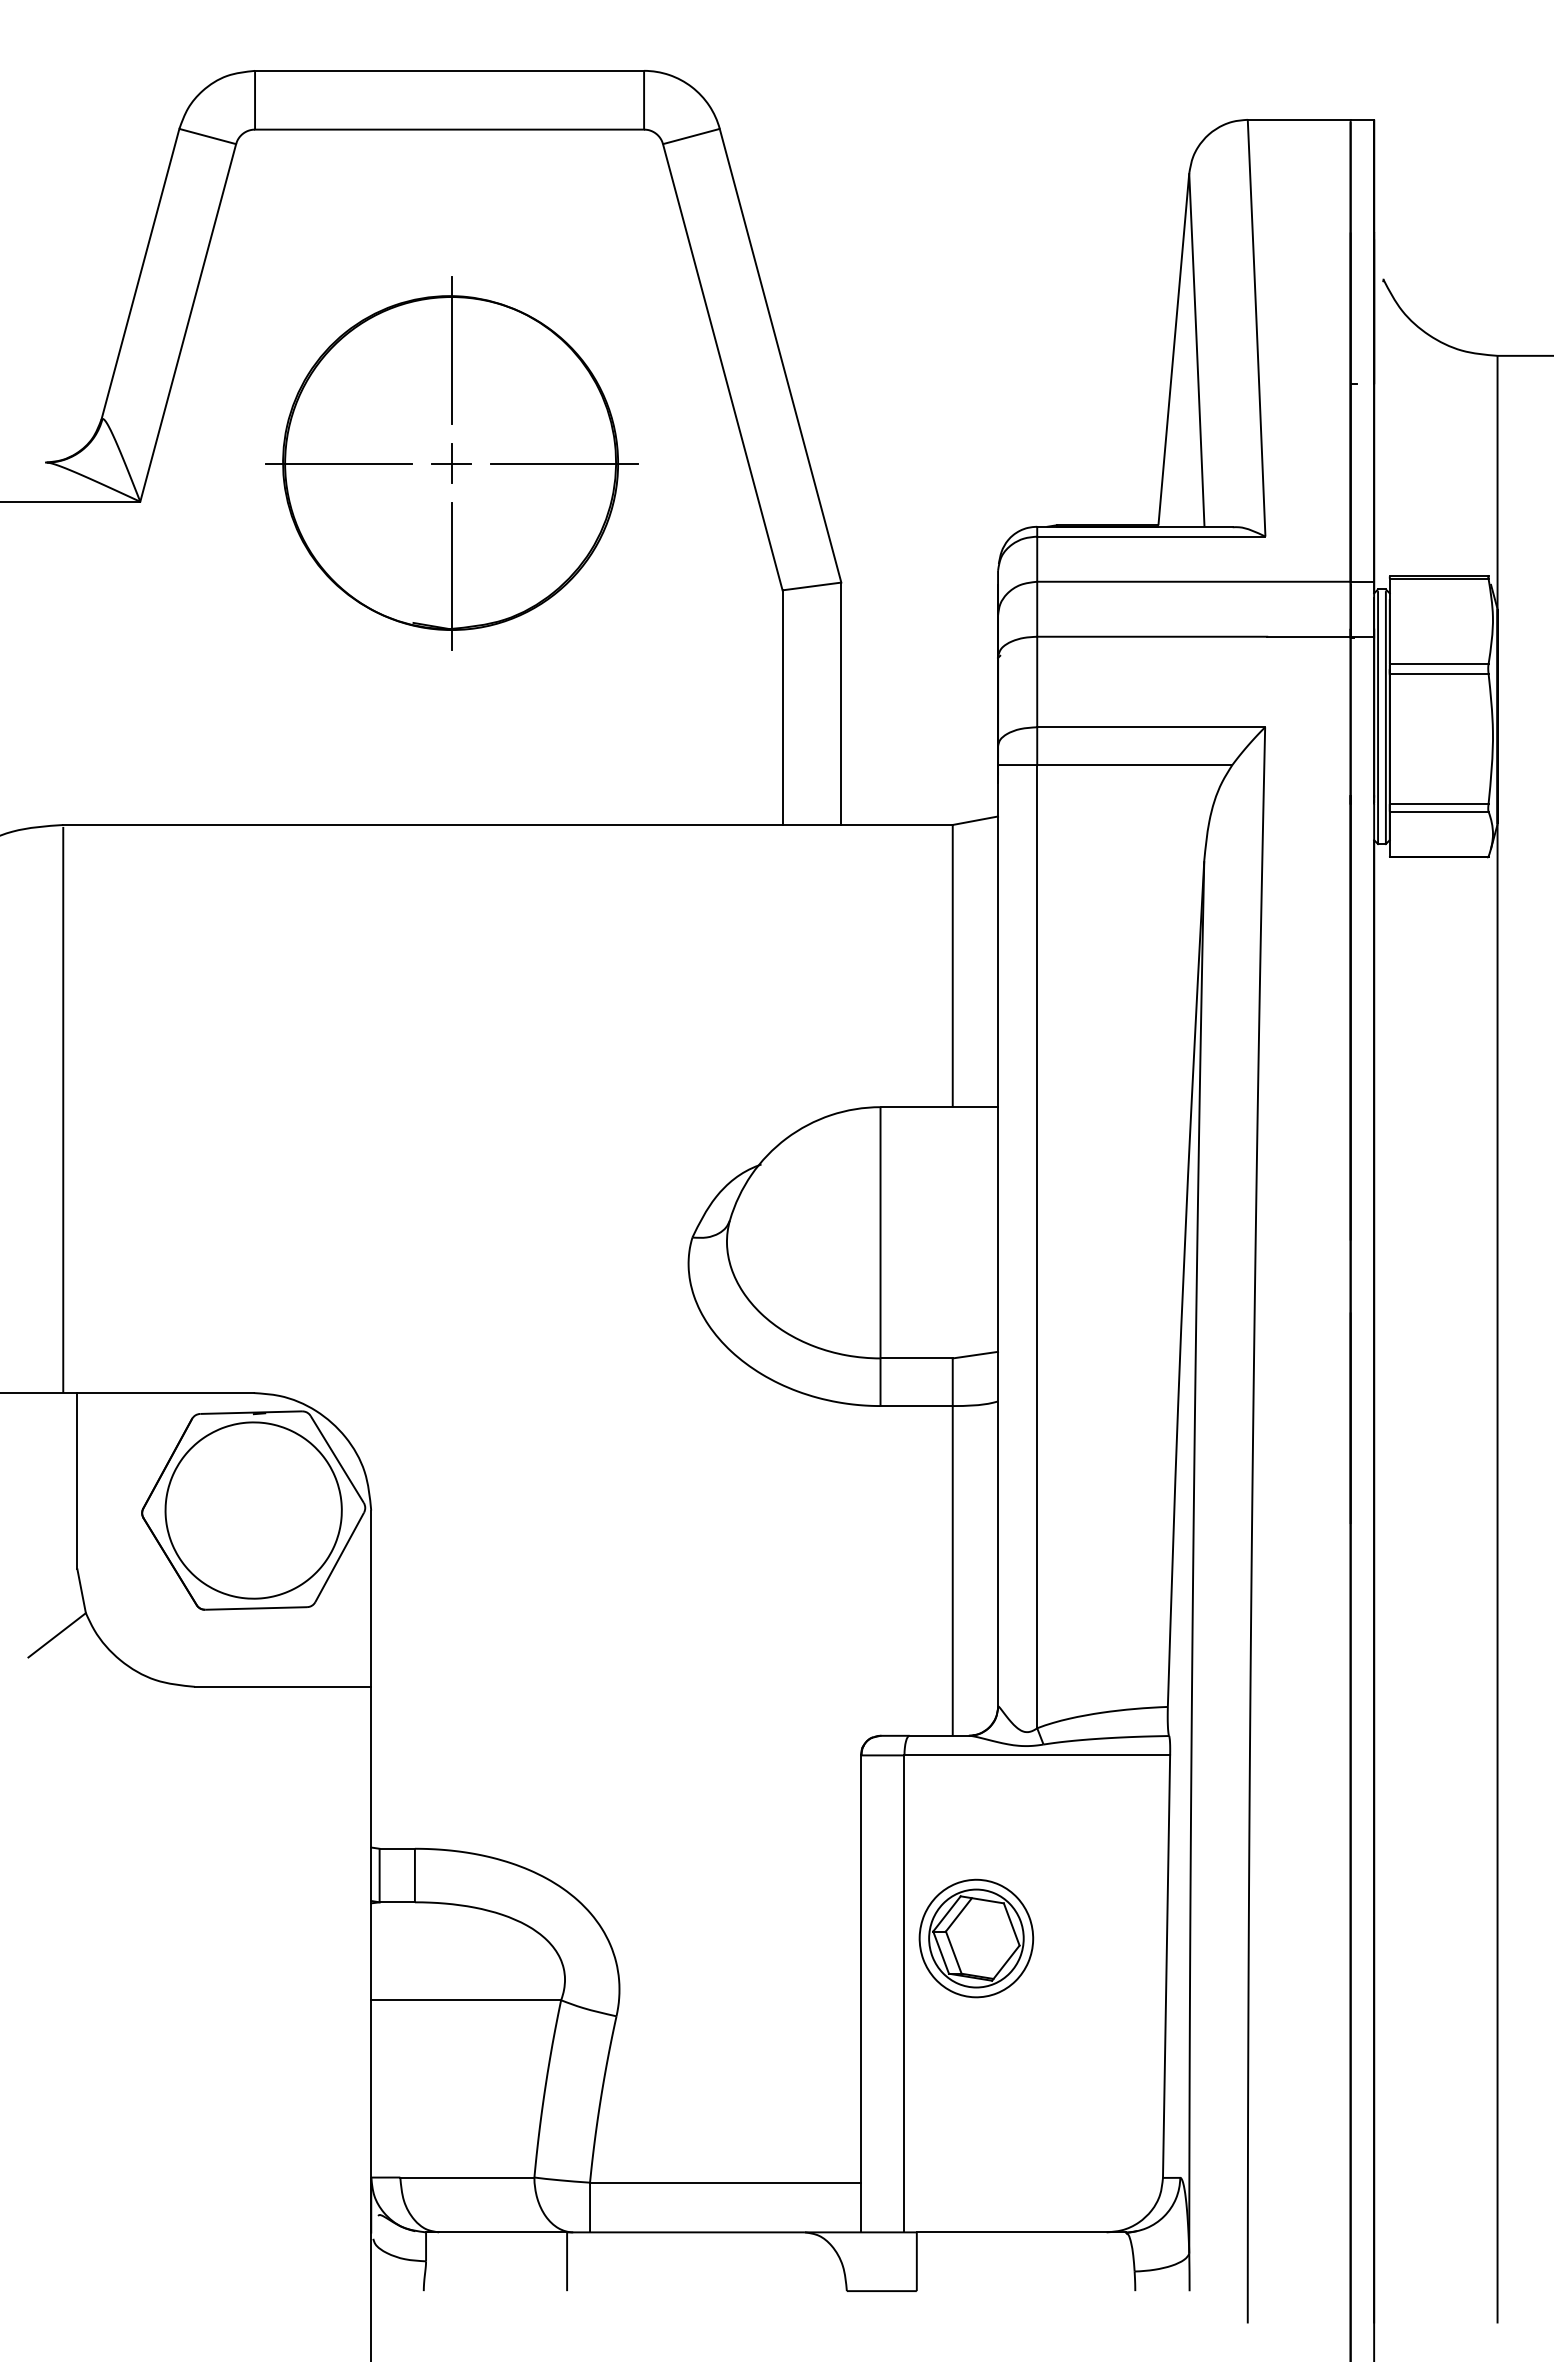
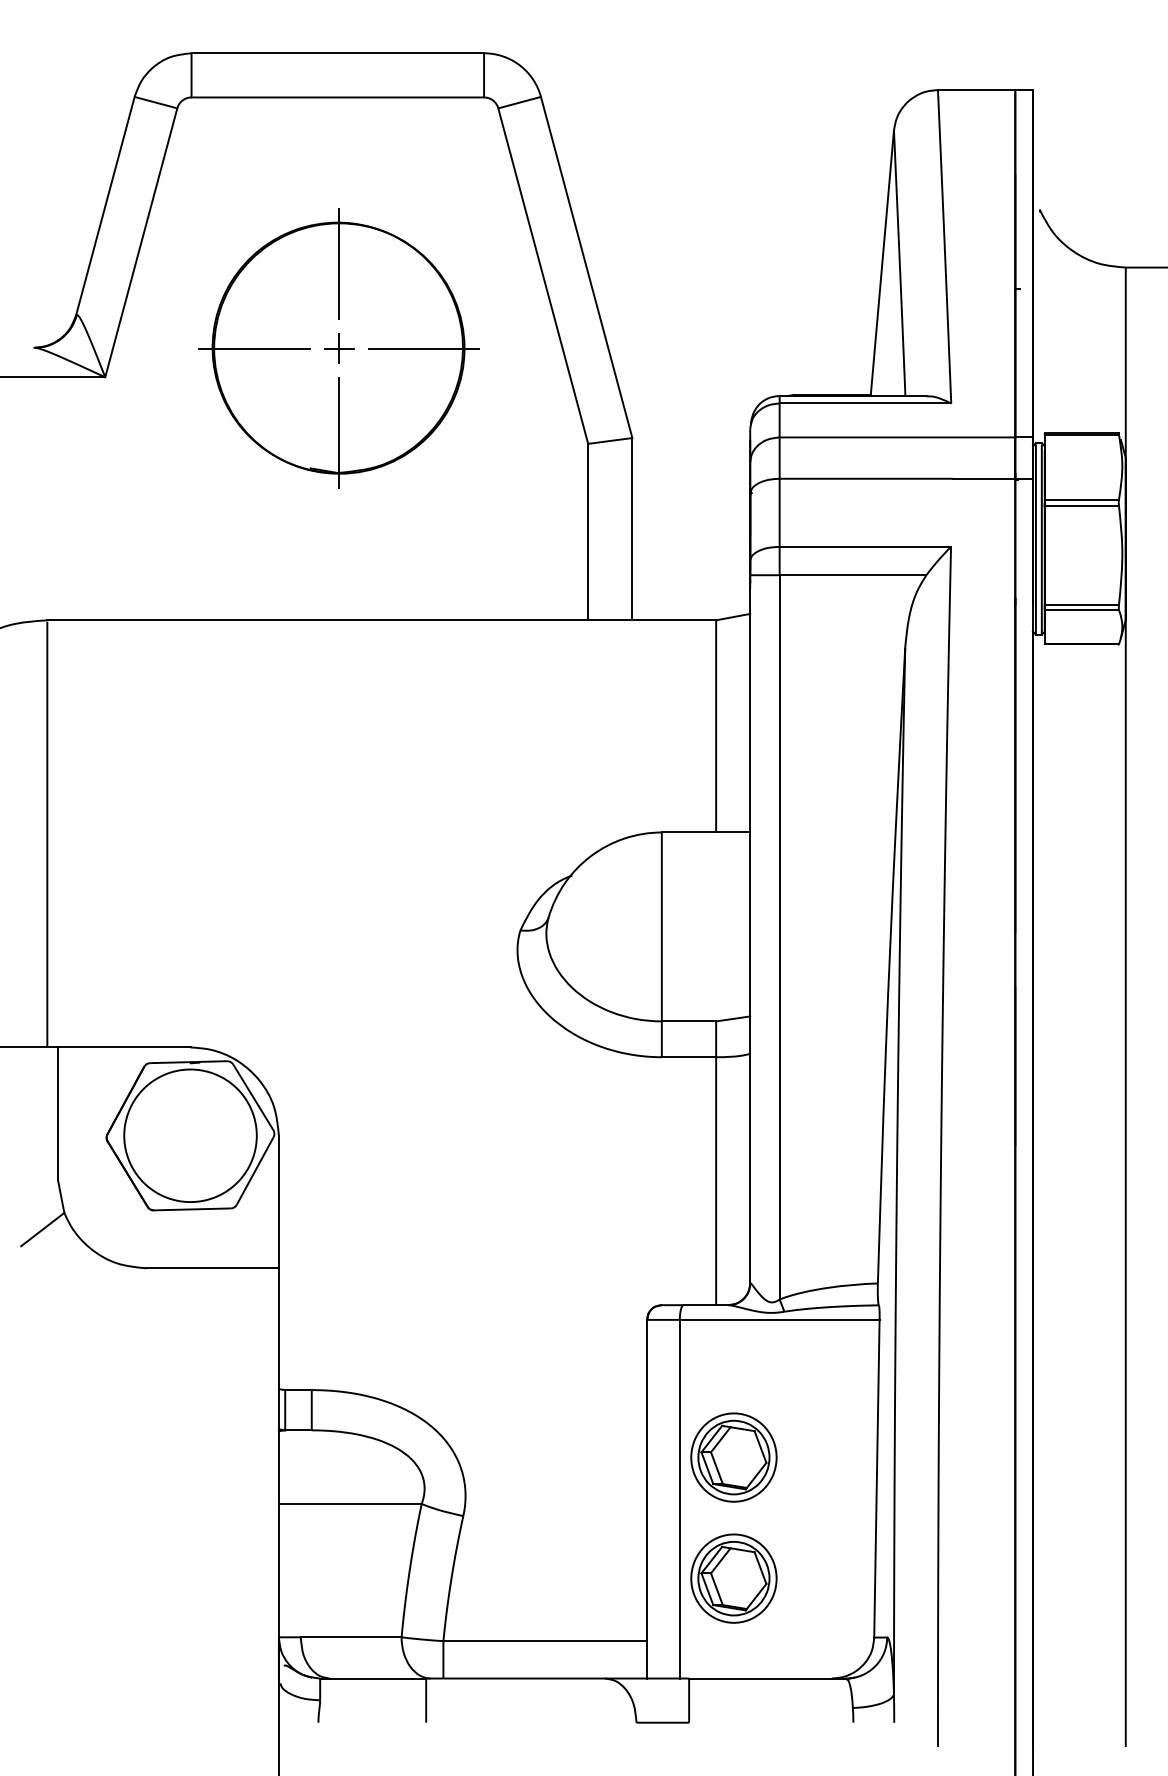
part: (976, 2099) -> (734, 1578), added

